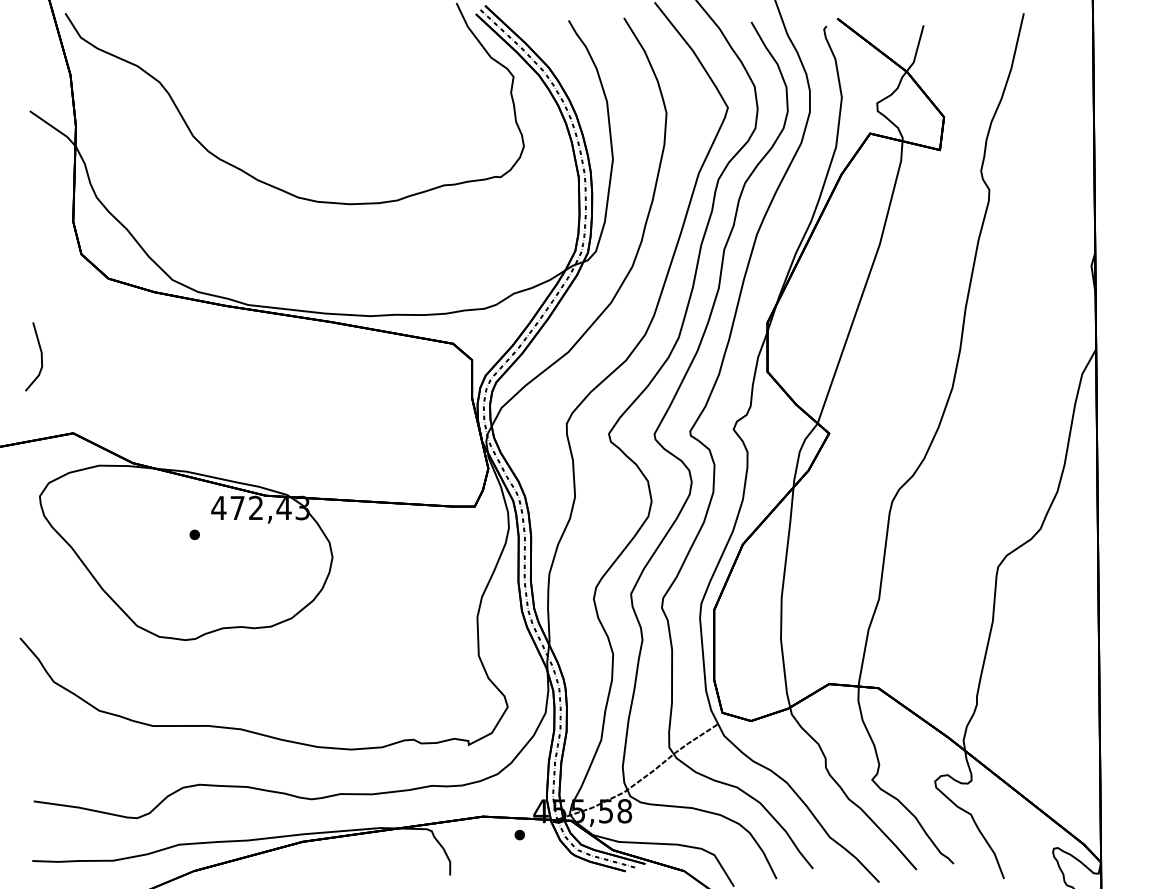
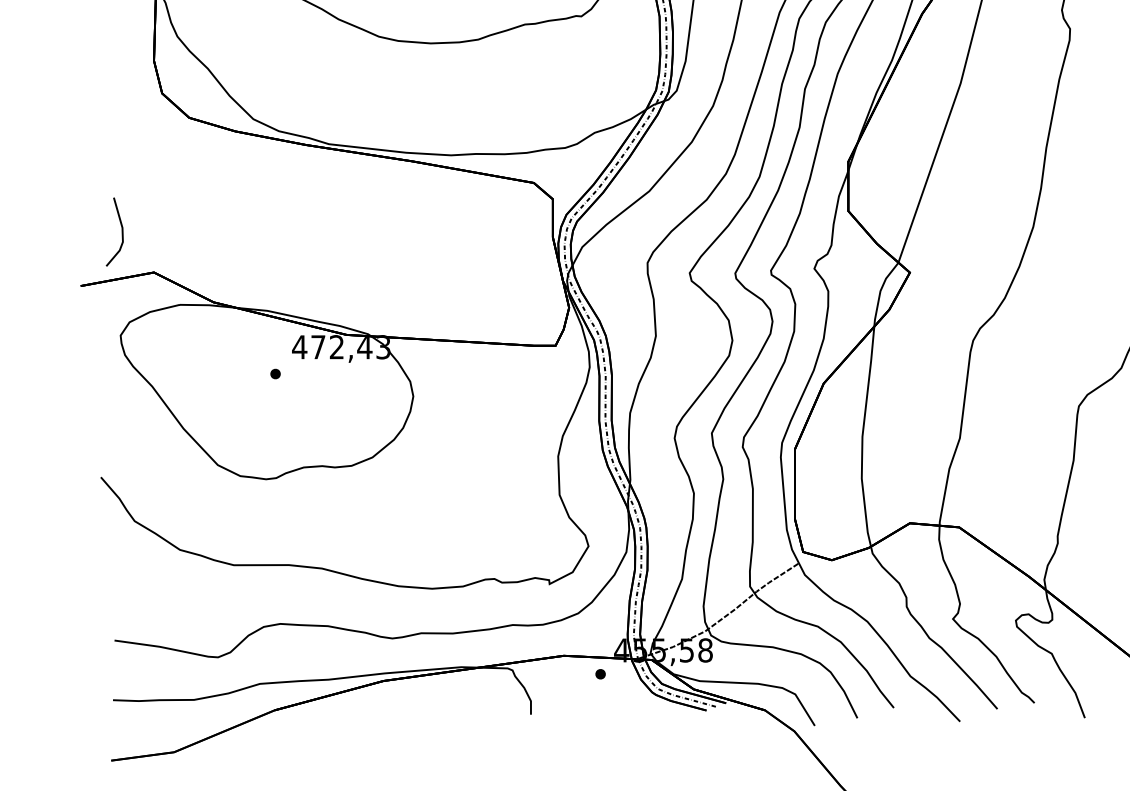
line: (40, 355) -> (121, 230), moved

